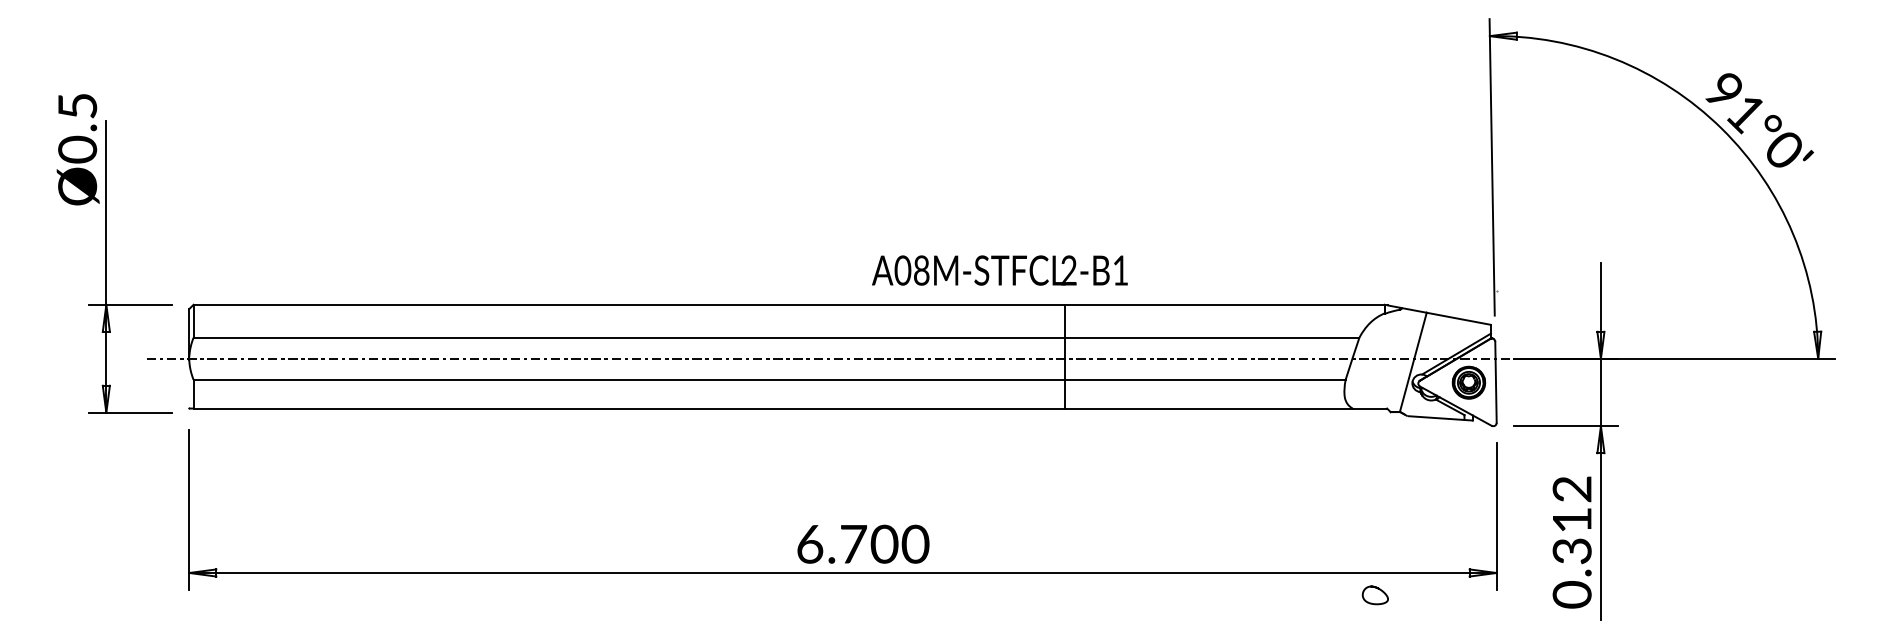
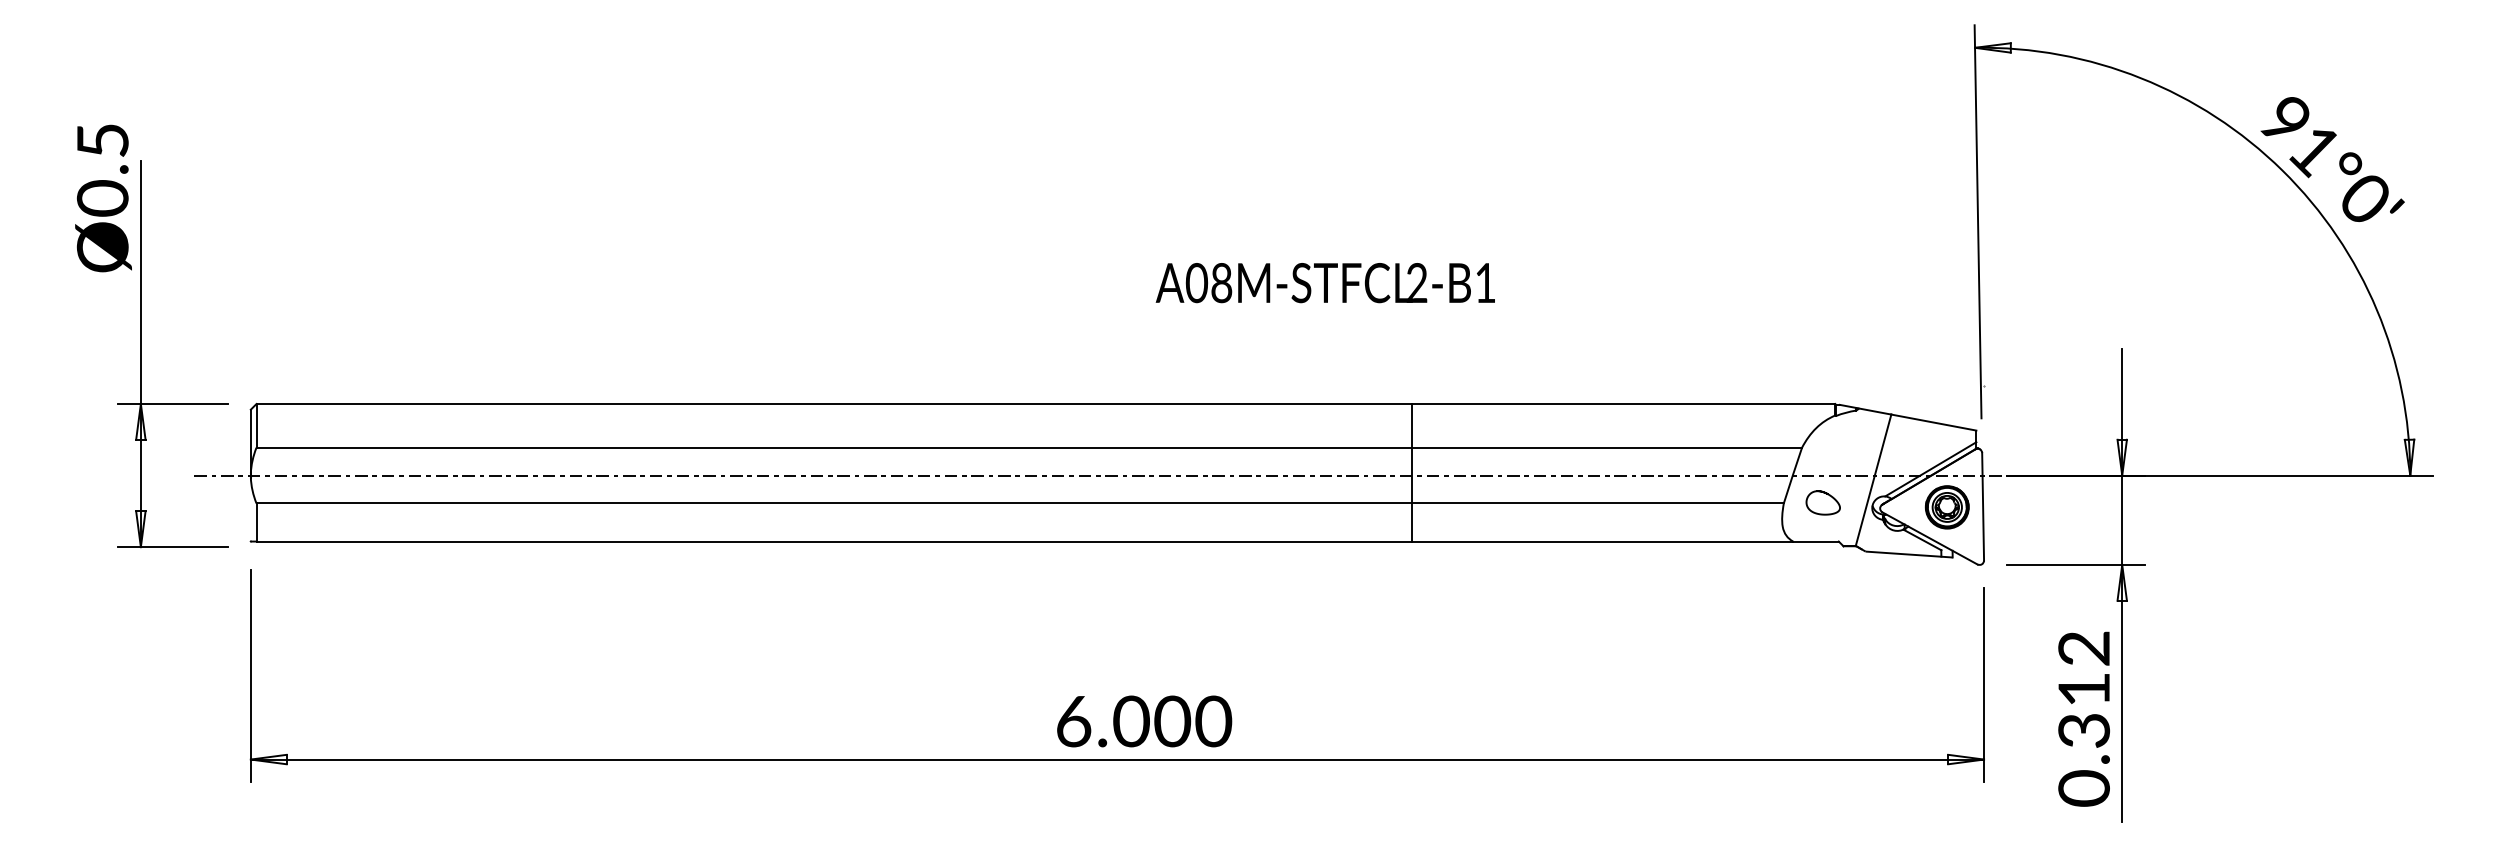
text: (999, 270) -> (1324, 282), moved
text: (853, 543) -> (1131, 720), 6.700 -> 6.000
part: (1374, 595) -> (1822, 503), moved

